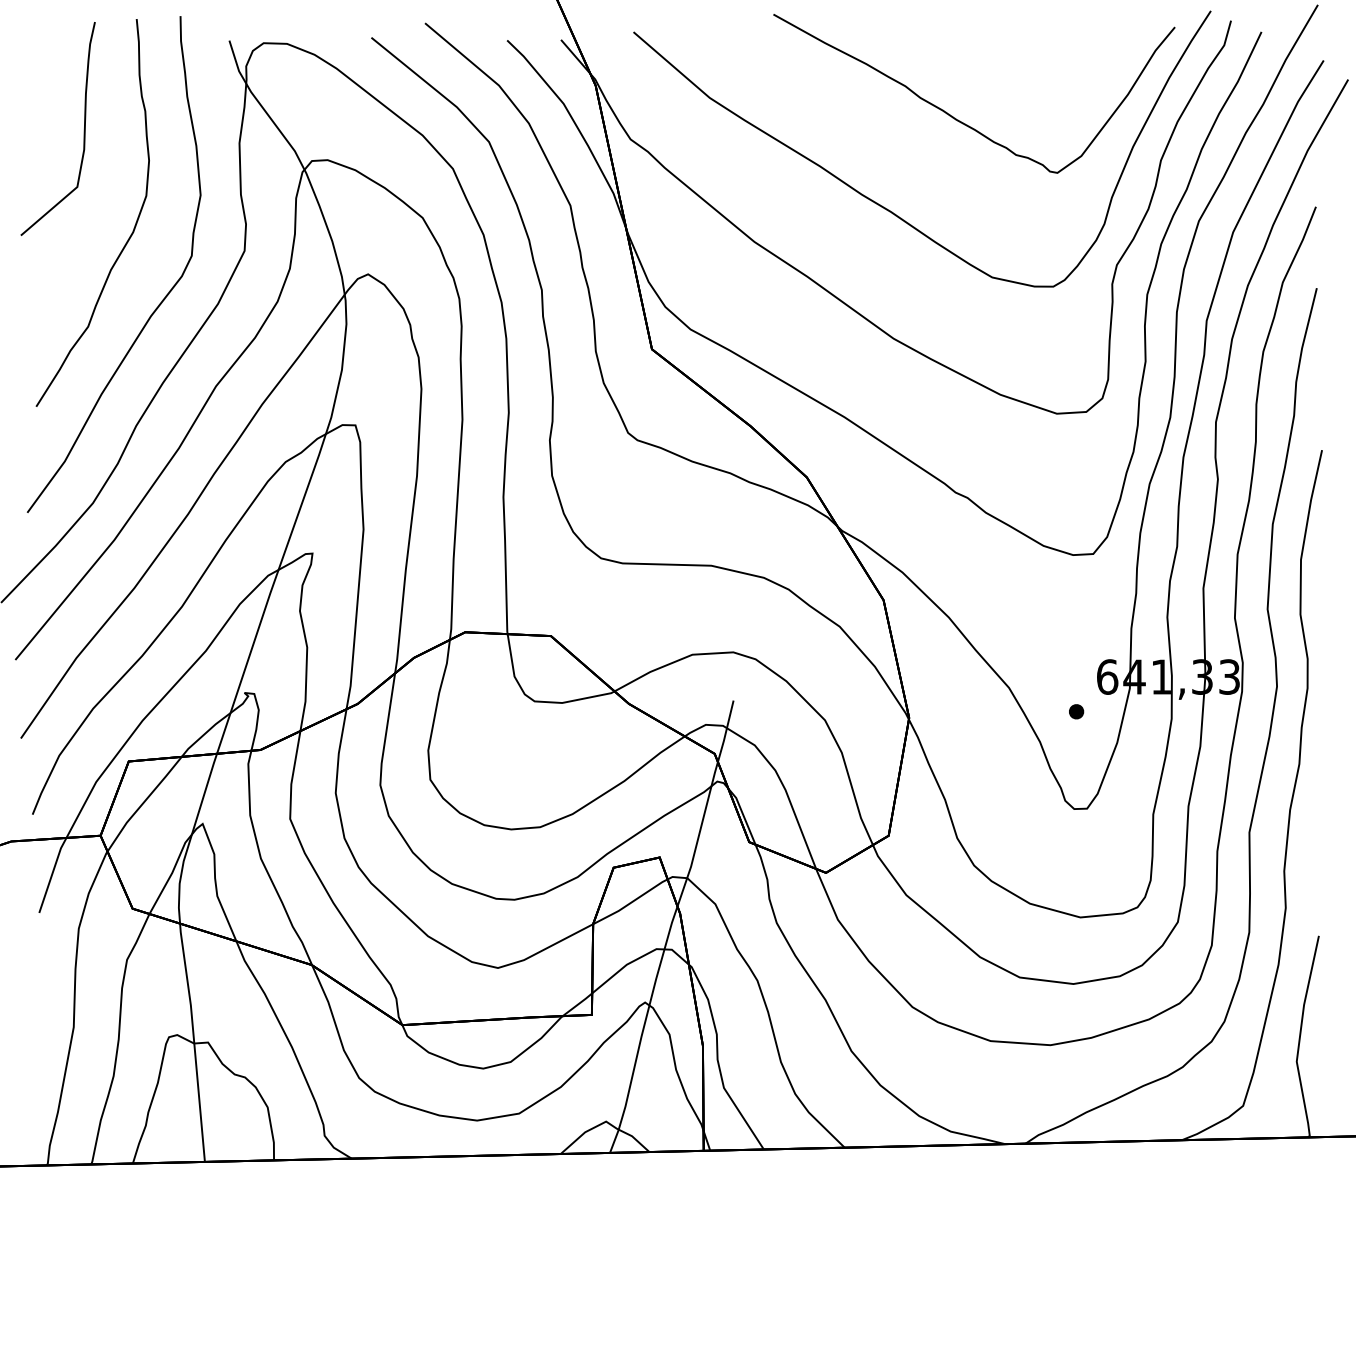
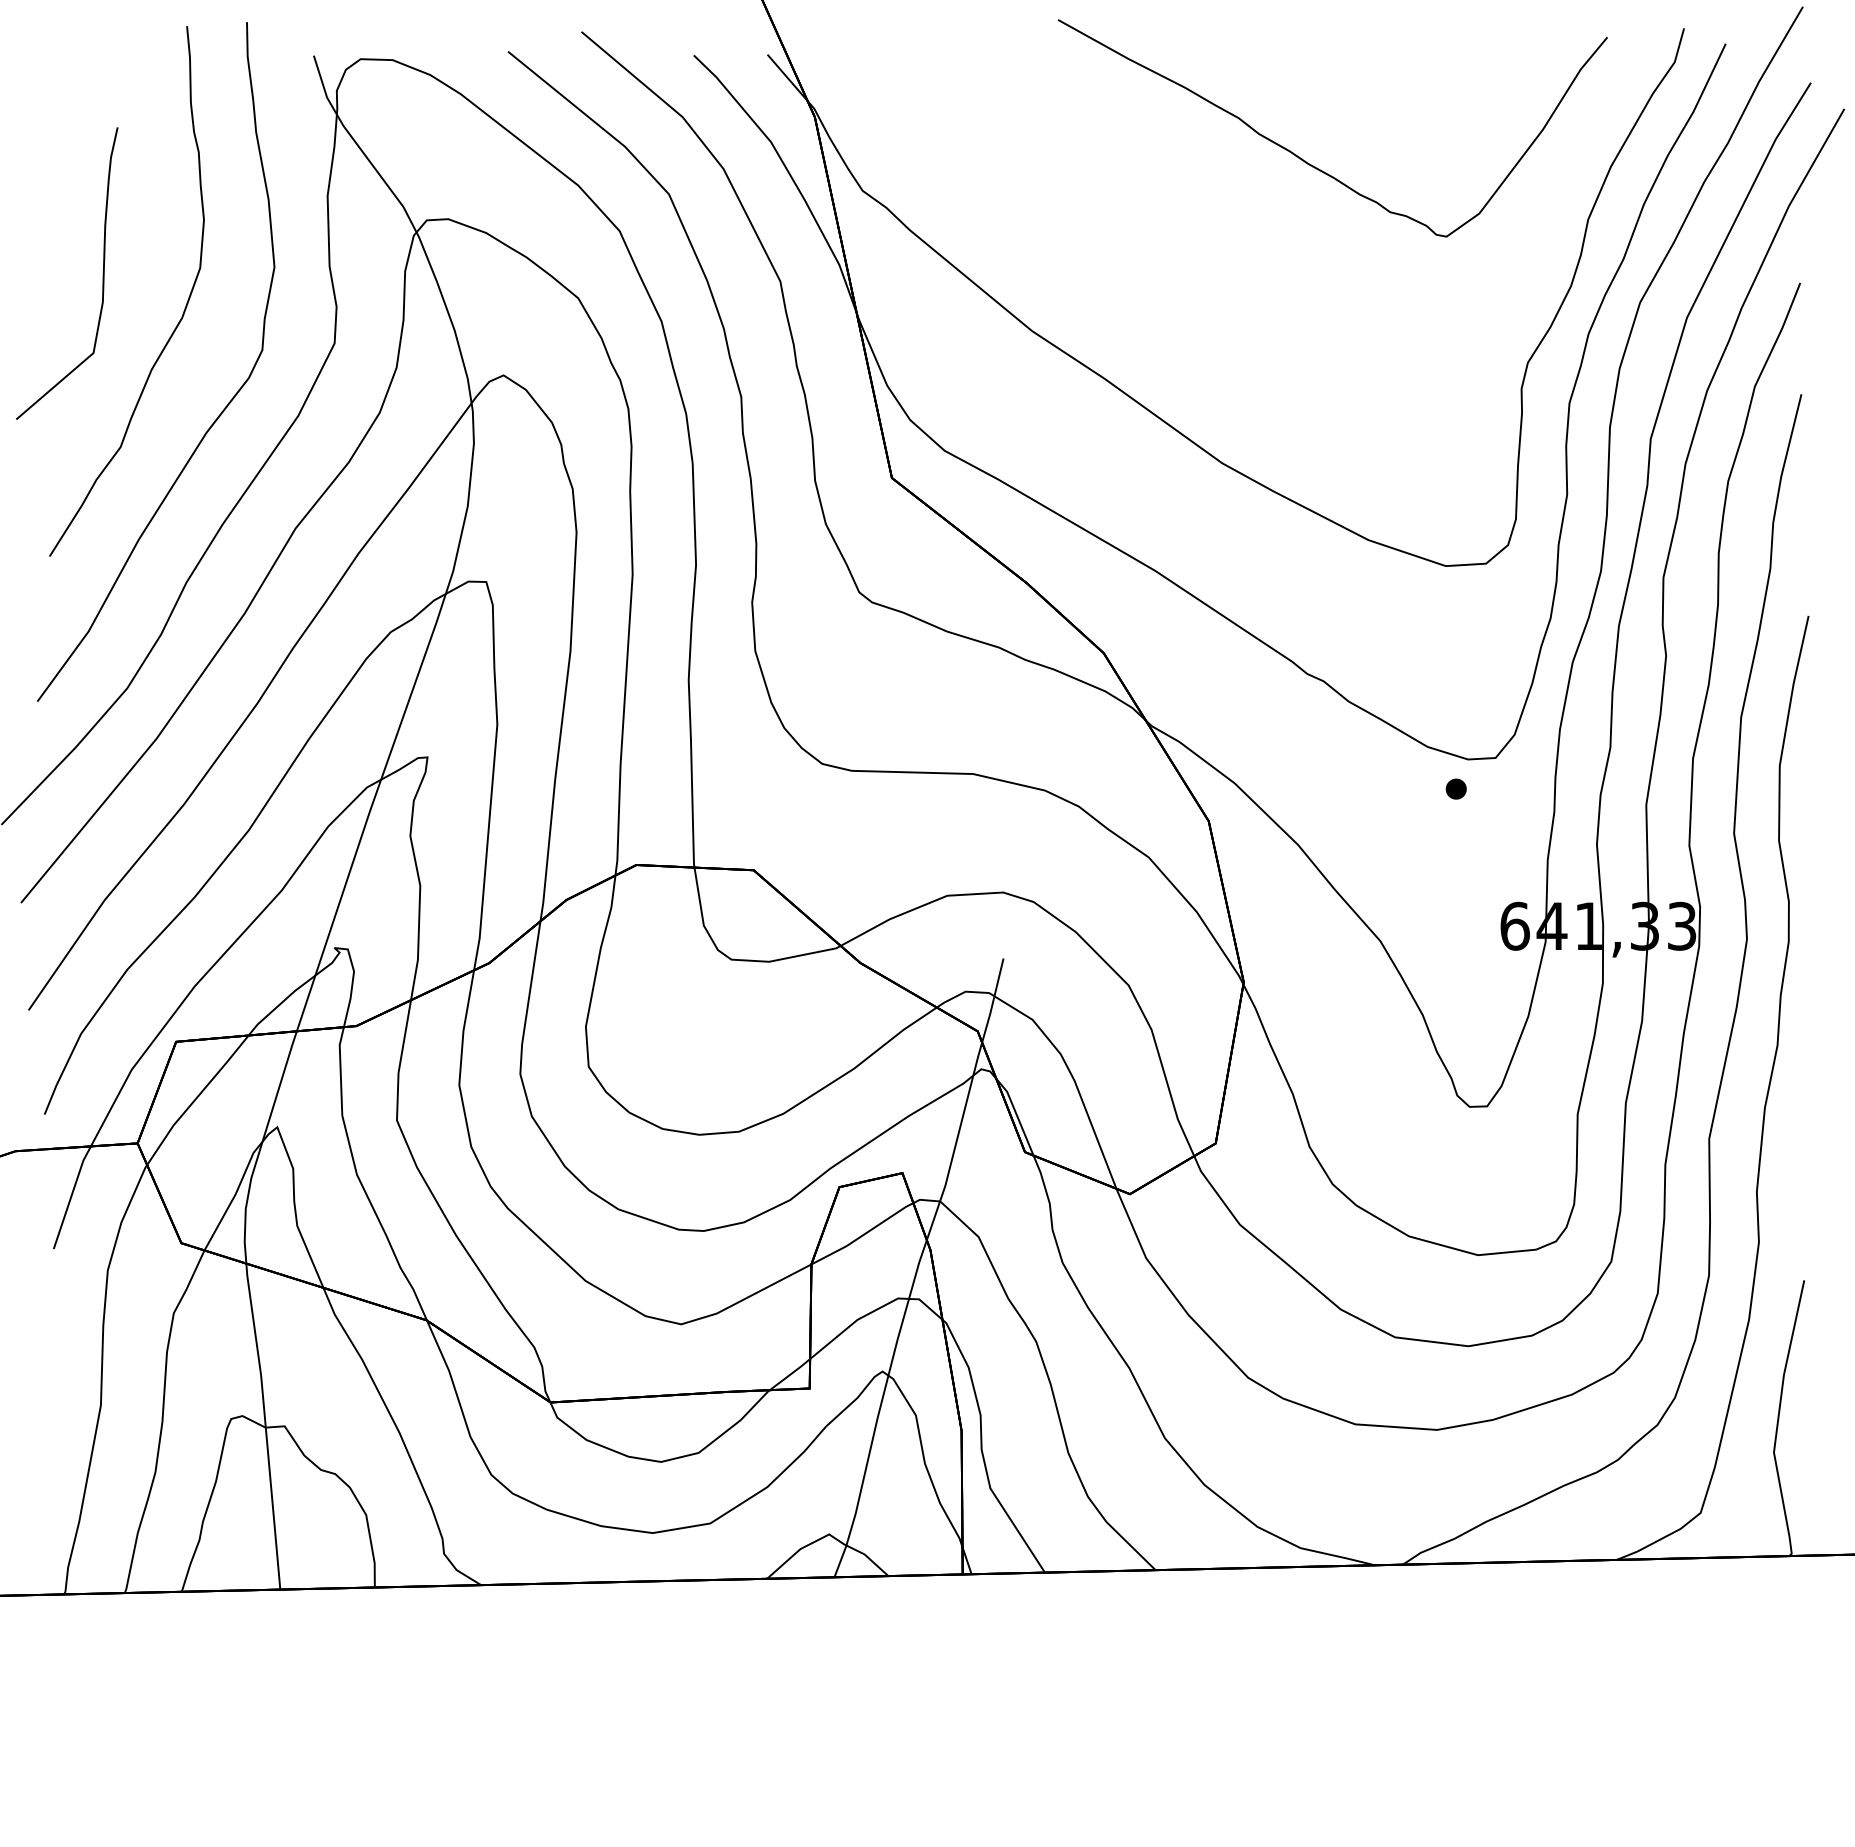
curve: (83, 129) -> (101, 274), moved
curve: (887, 208) -> (1214, 285), removed
part: (1076, 711) -> (1456, 788), moved

